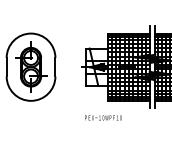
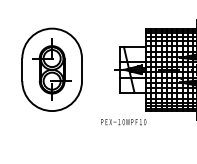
text: (103, 117) -> (123, 121), moved

